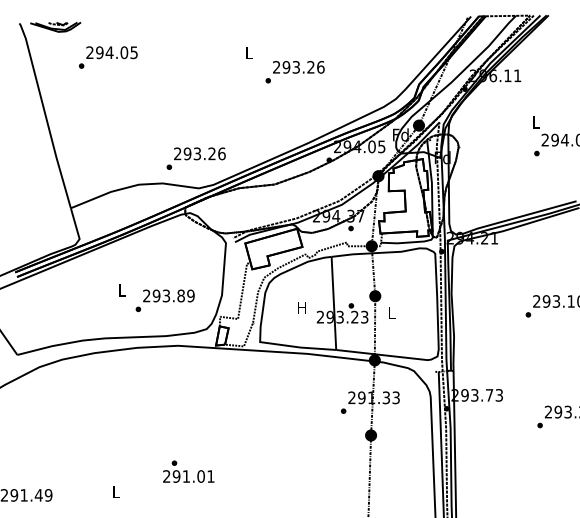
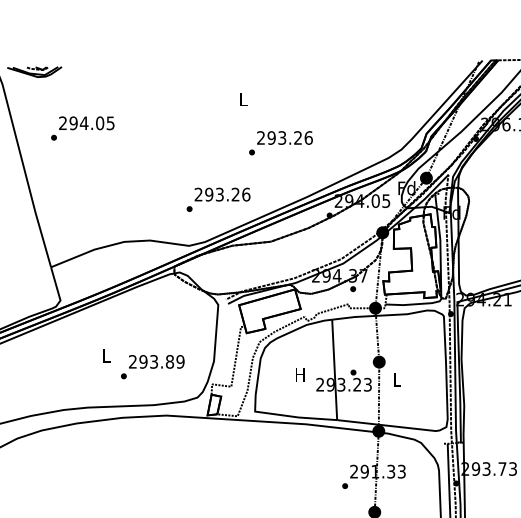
text: (108, 57) -> (83, 128), moved
text: (294, 72) -> (280, 143), moved
text: (195, 158) -> (217, 199), moved

